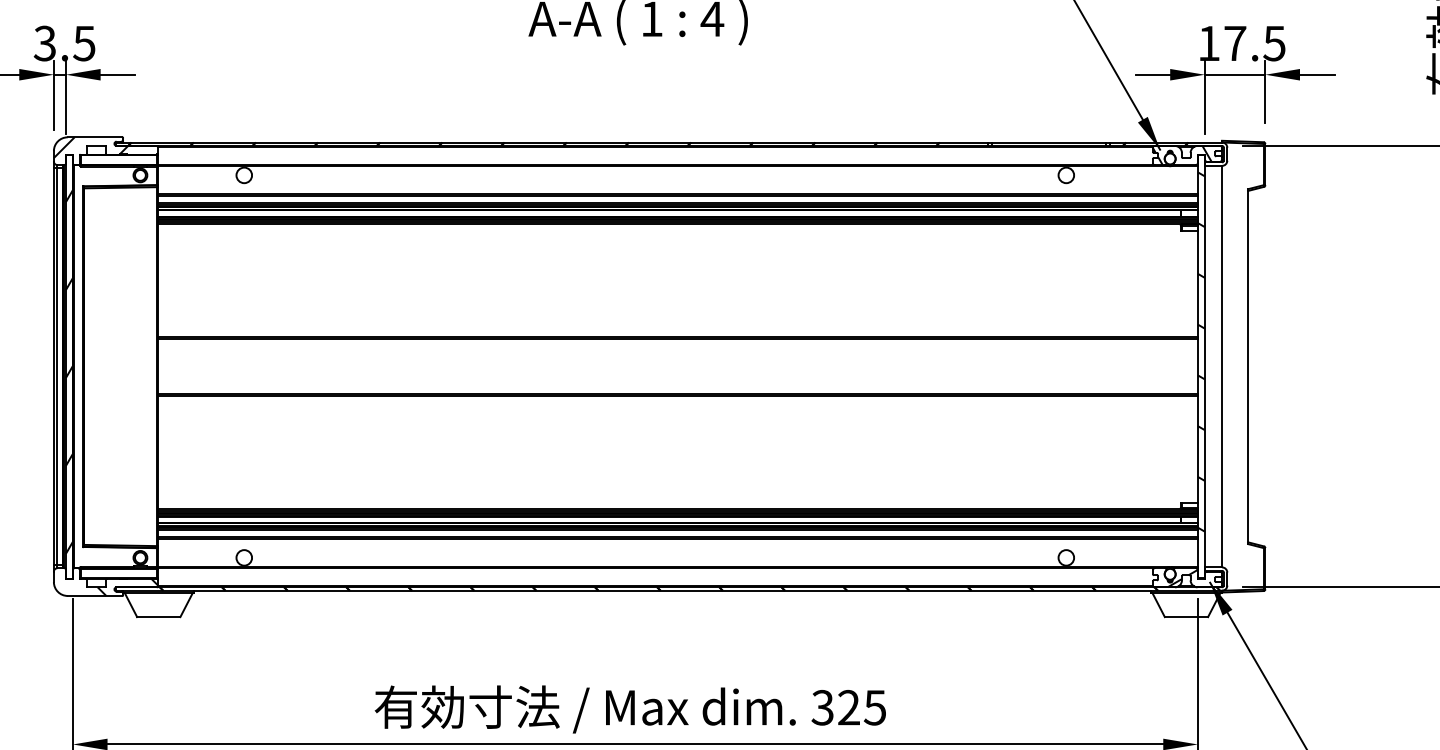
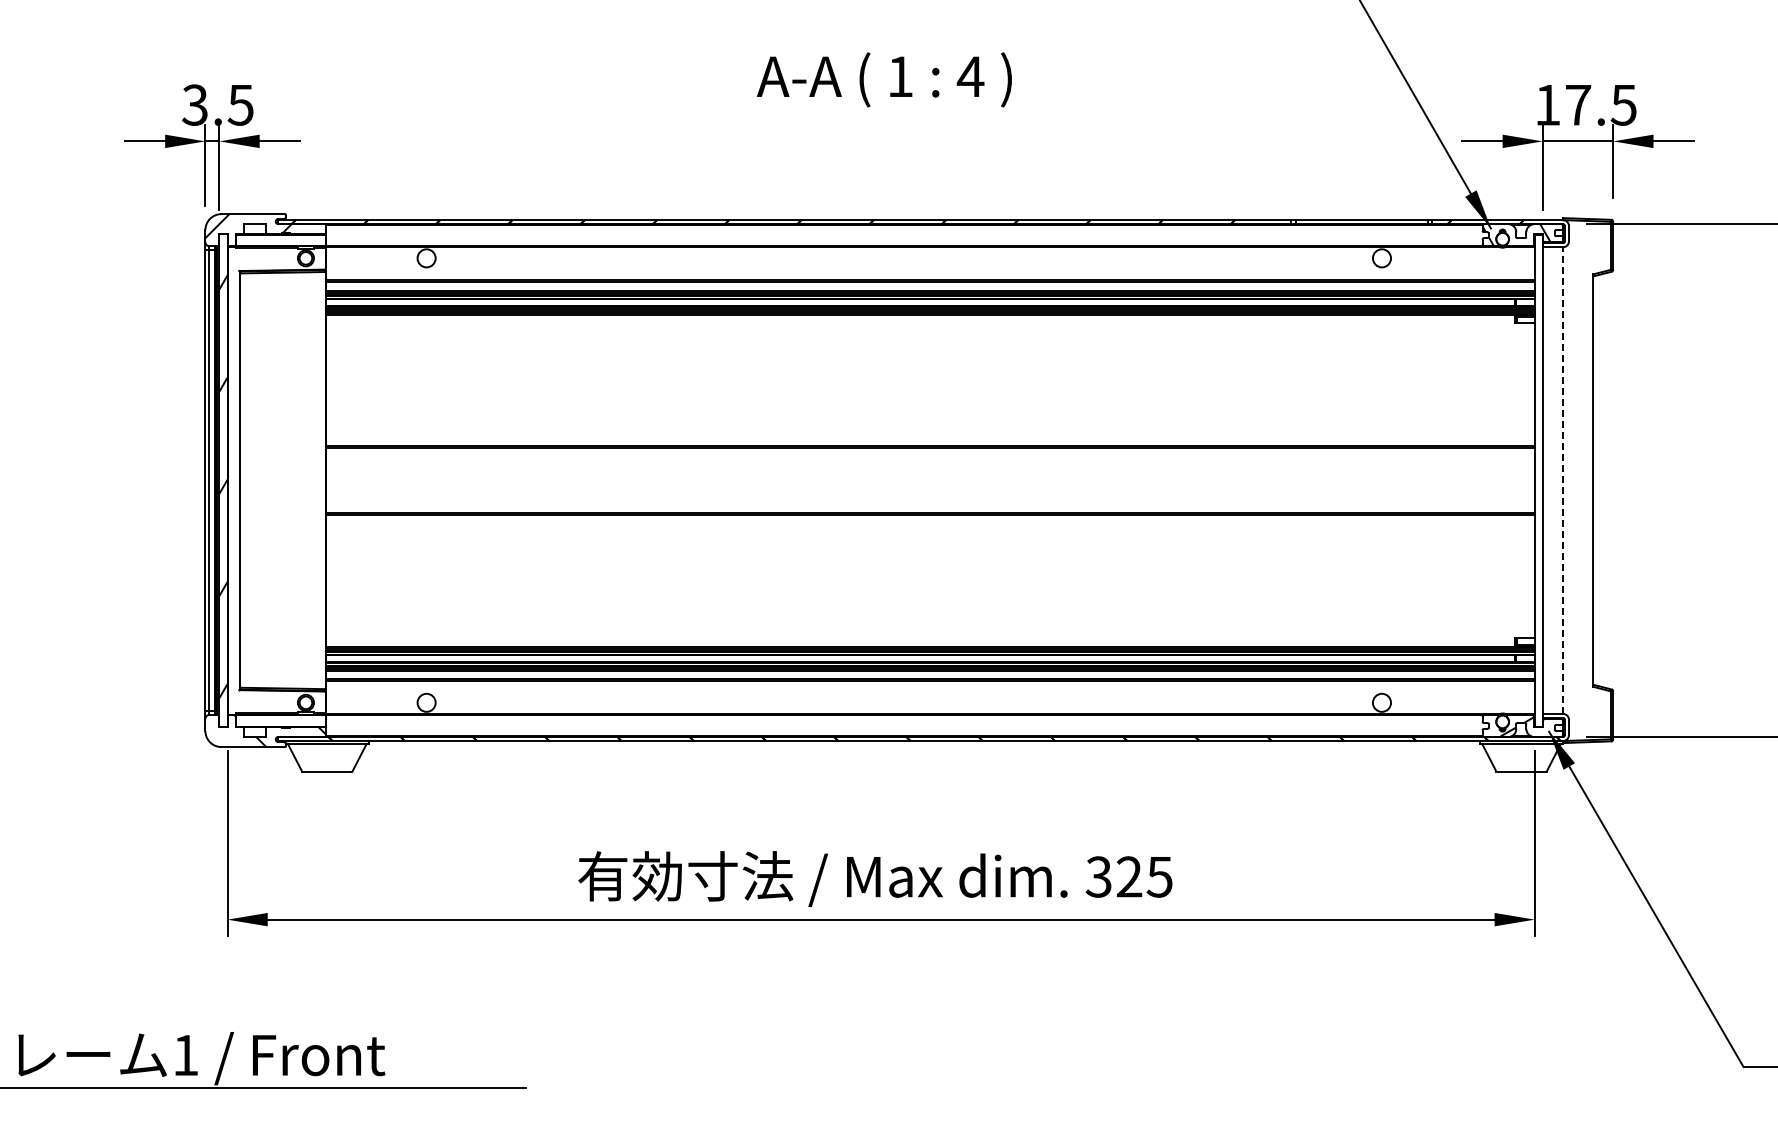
hatch: (1201, 351) -> (1538, 463), removed
line: (1221, 366) -> (1562, 480), solid -> dashed

